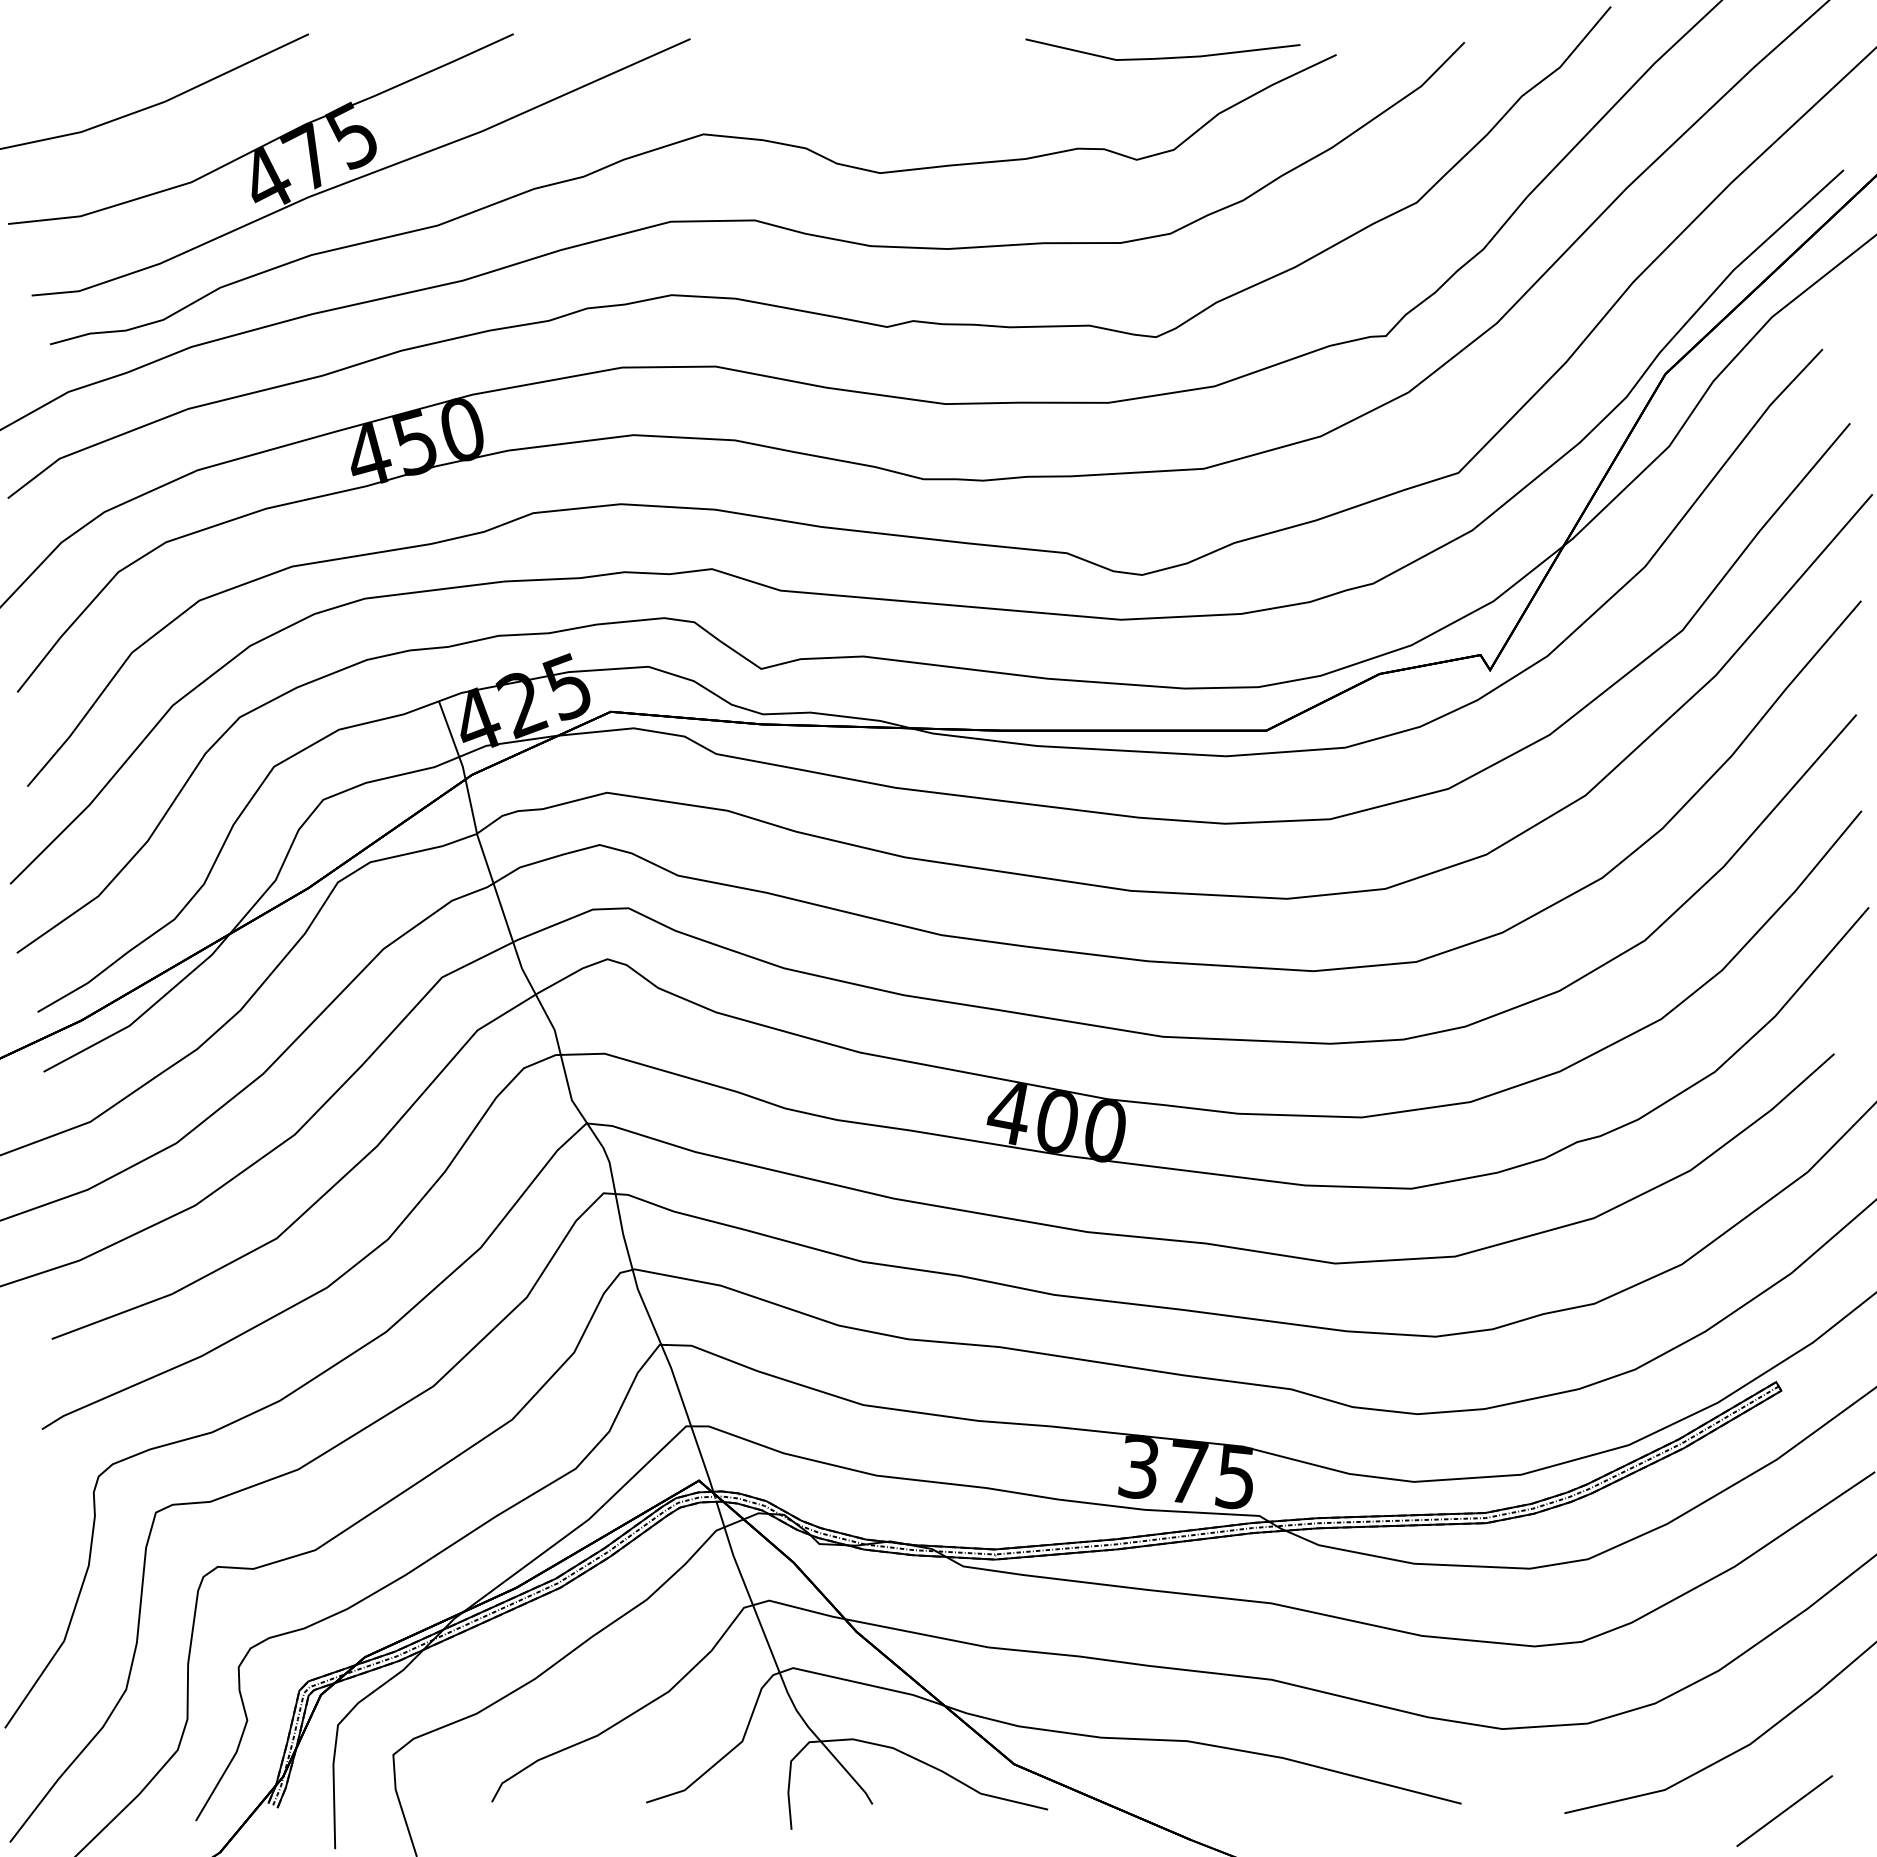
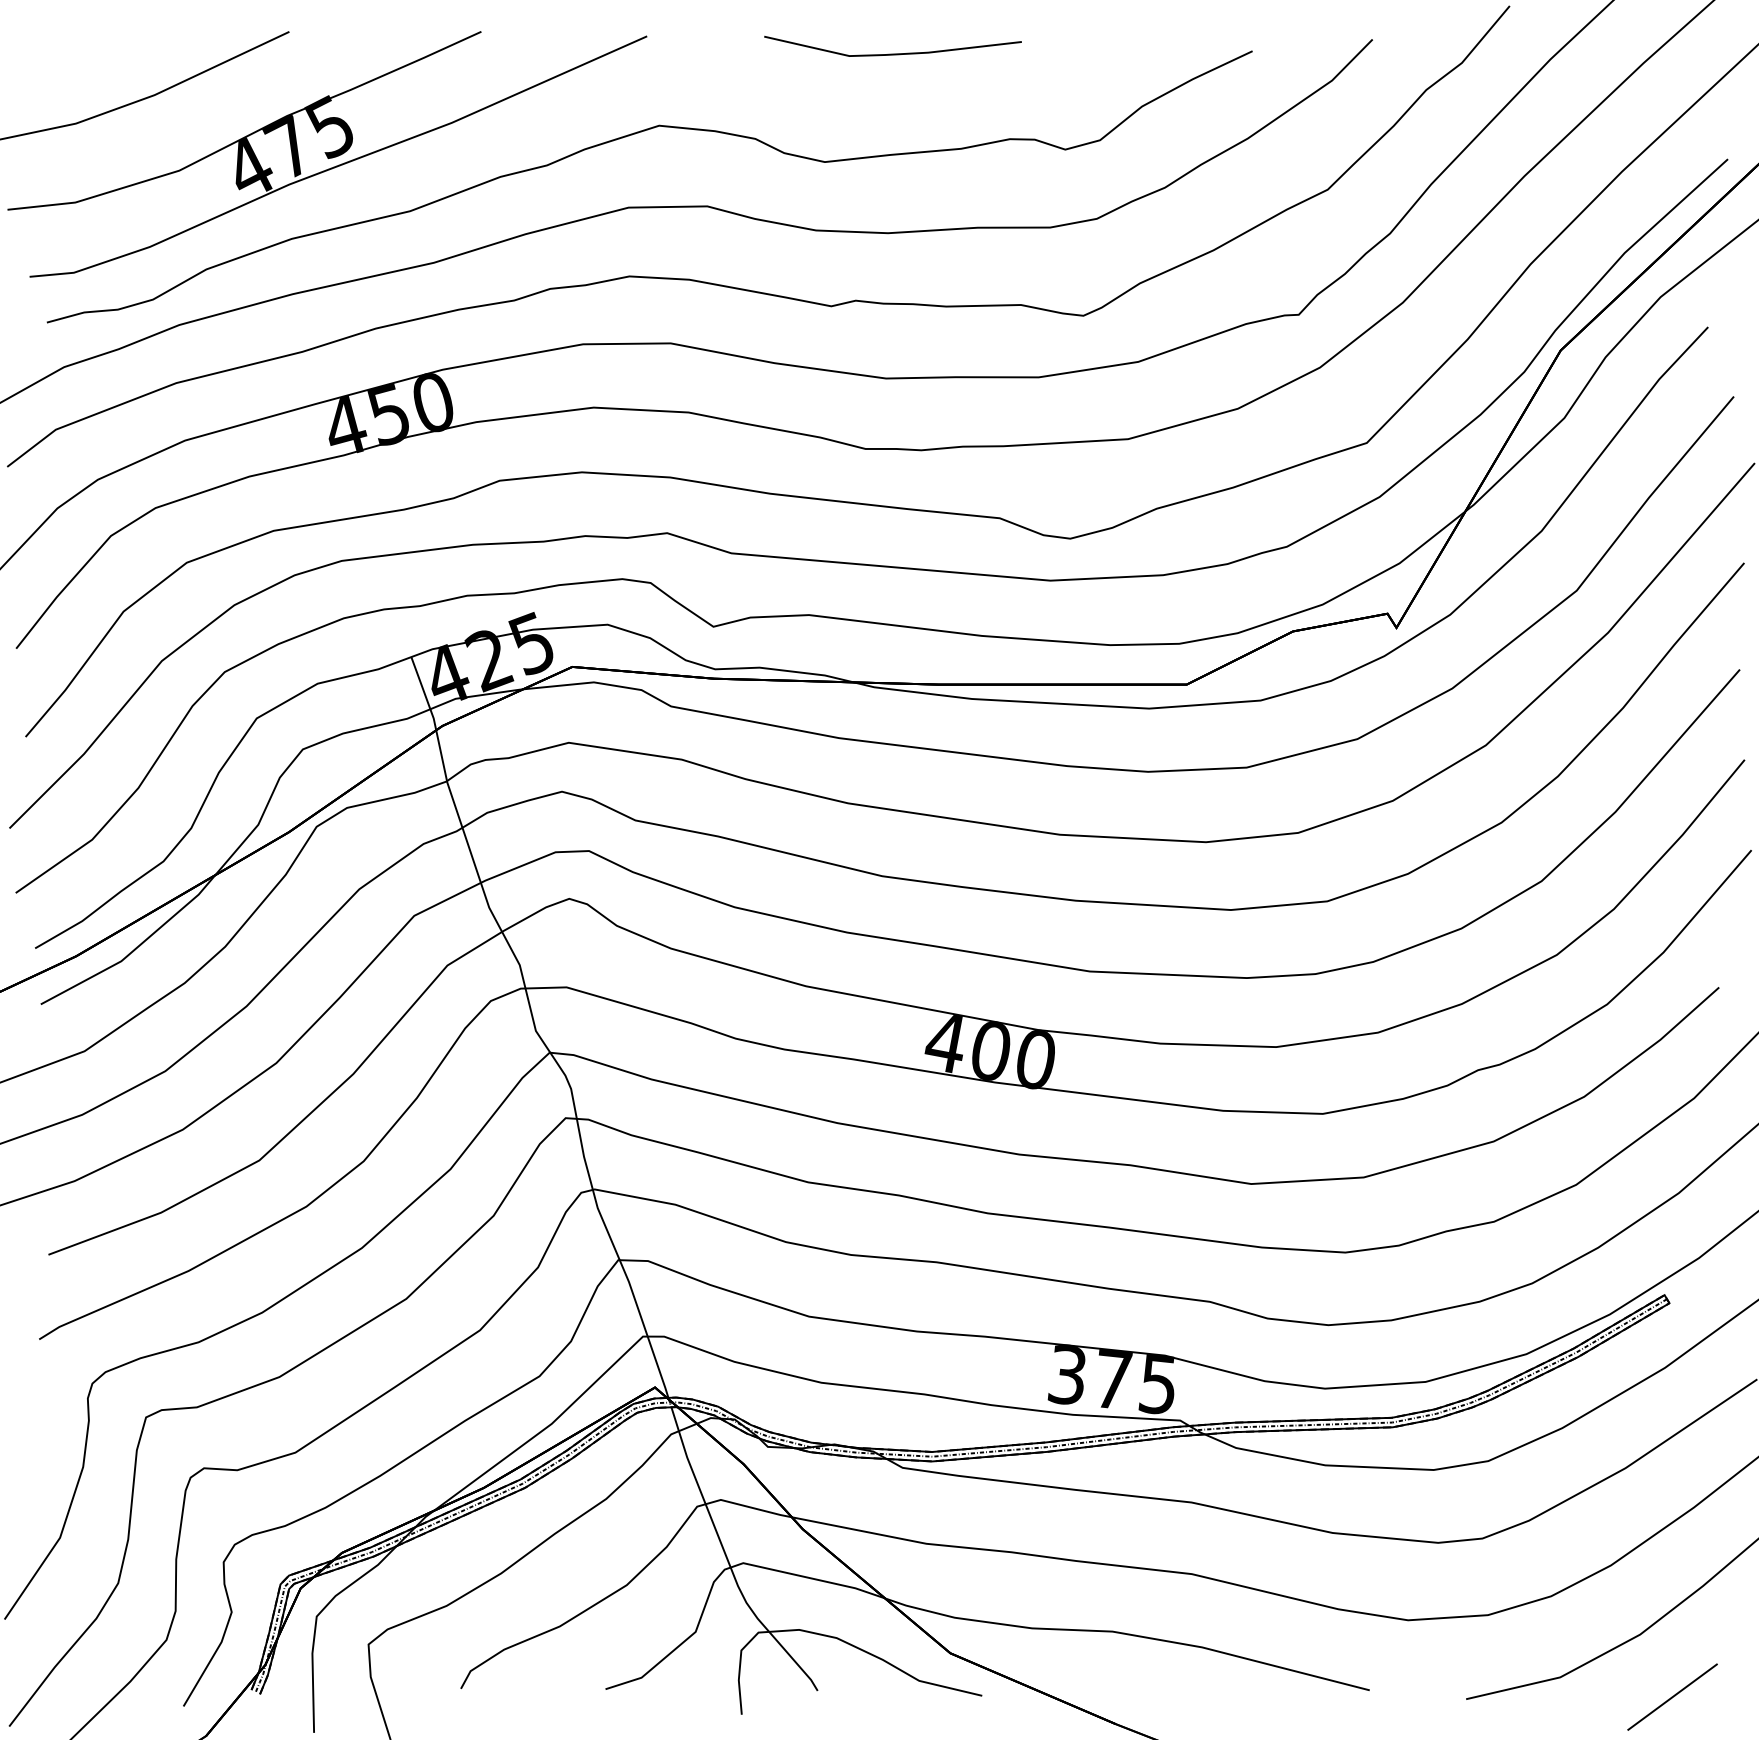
line: (1162, 57) -> (892, 53), moved

